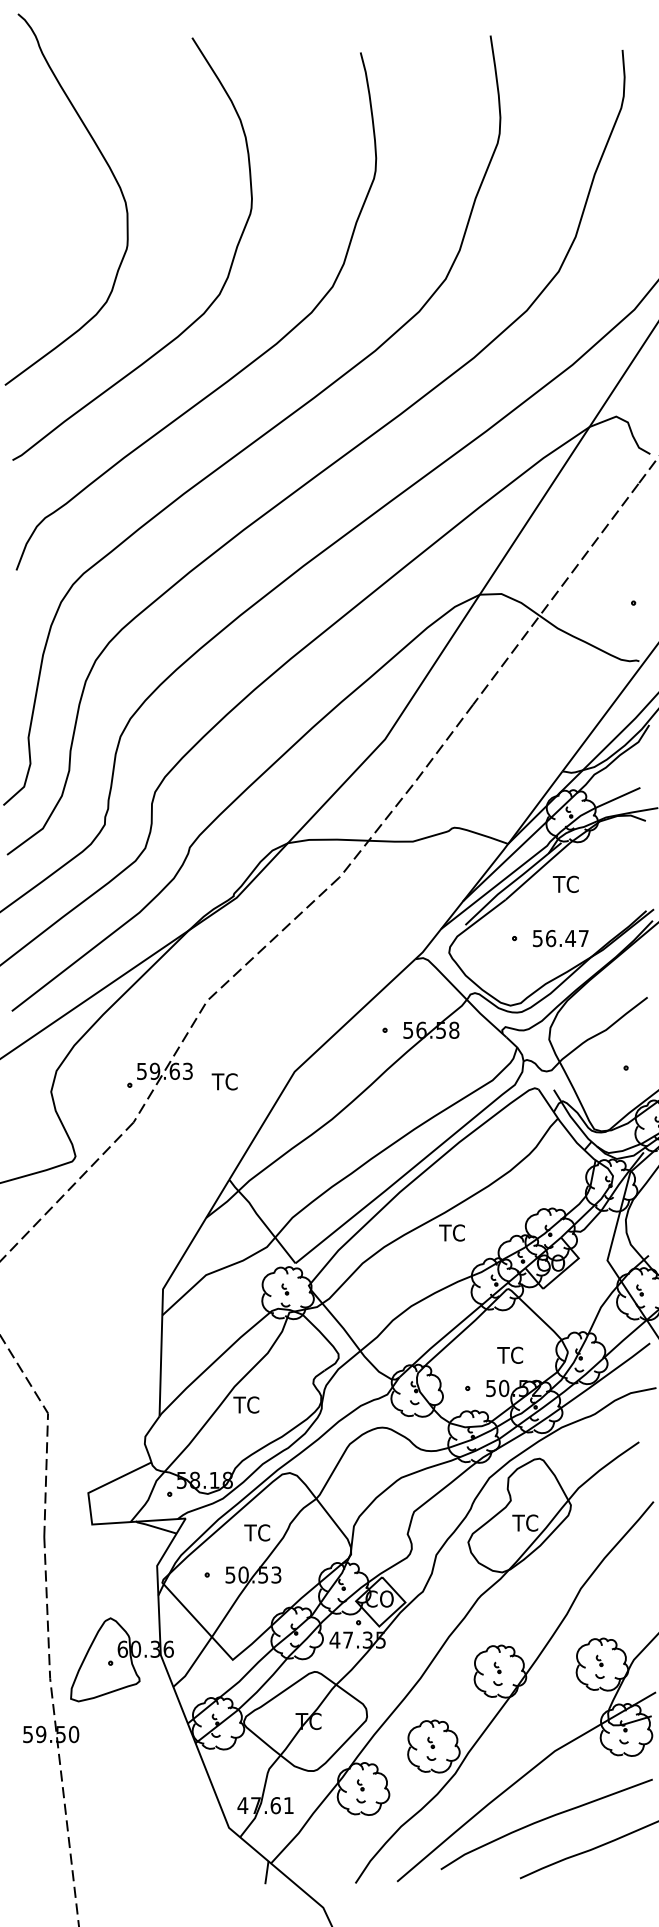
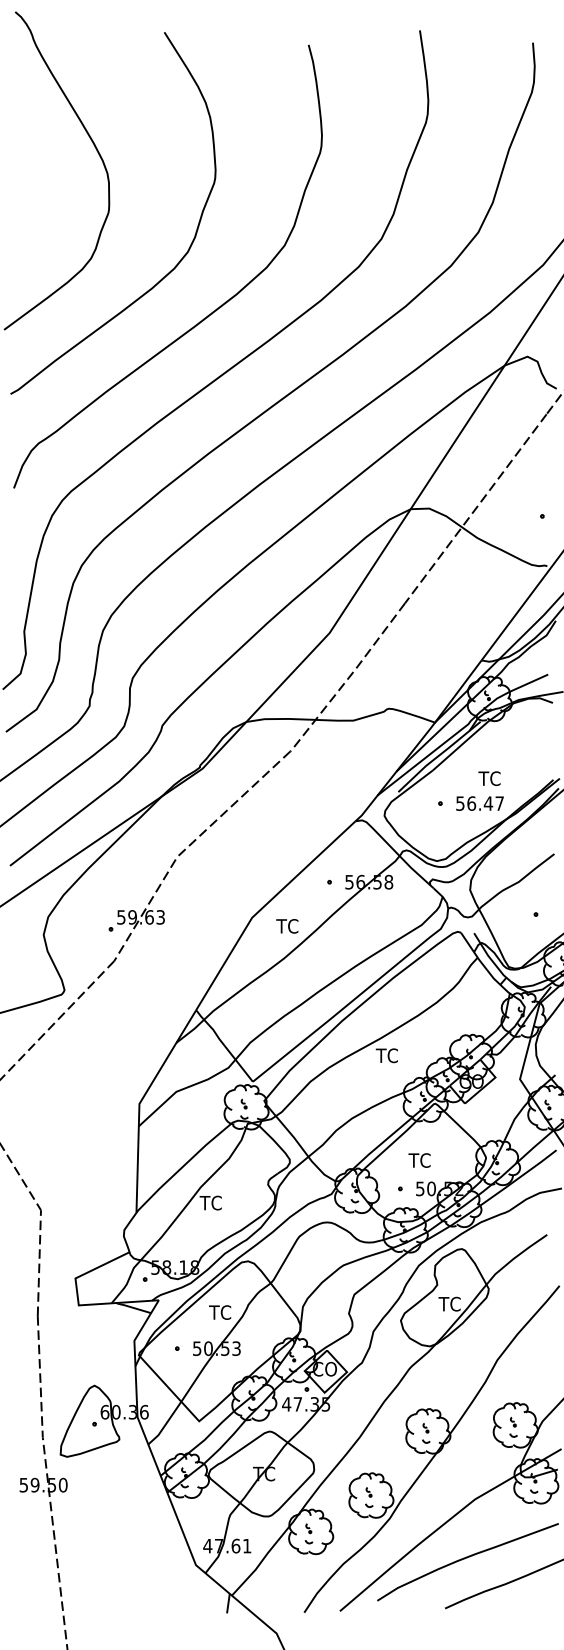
text: (565, 883) -> (489, 777), moved
text: (224, 1081) -> (287, 926), moved
text: (510, 1354) -> (419, 1159), moved

